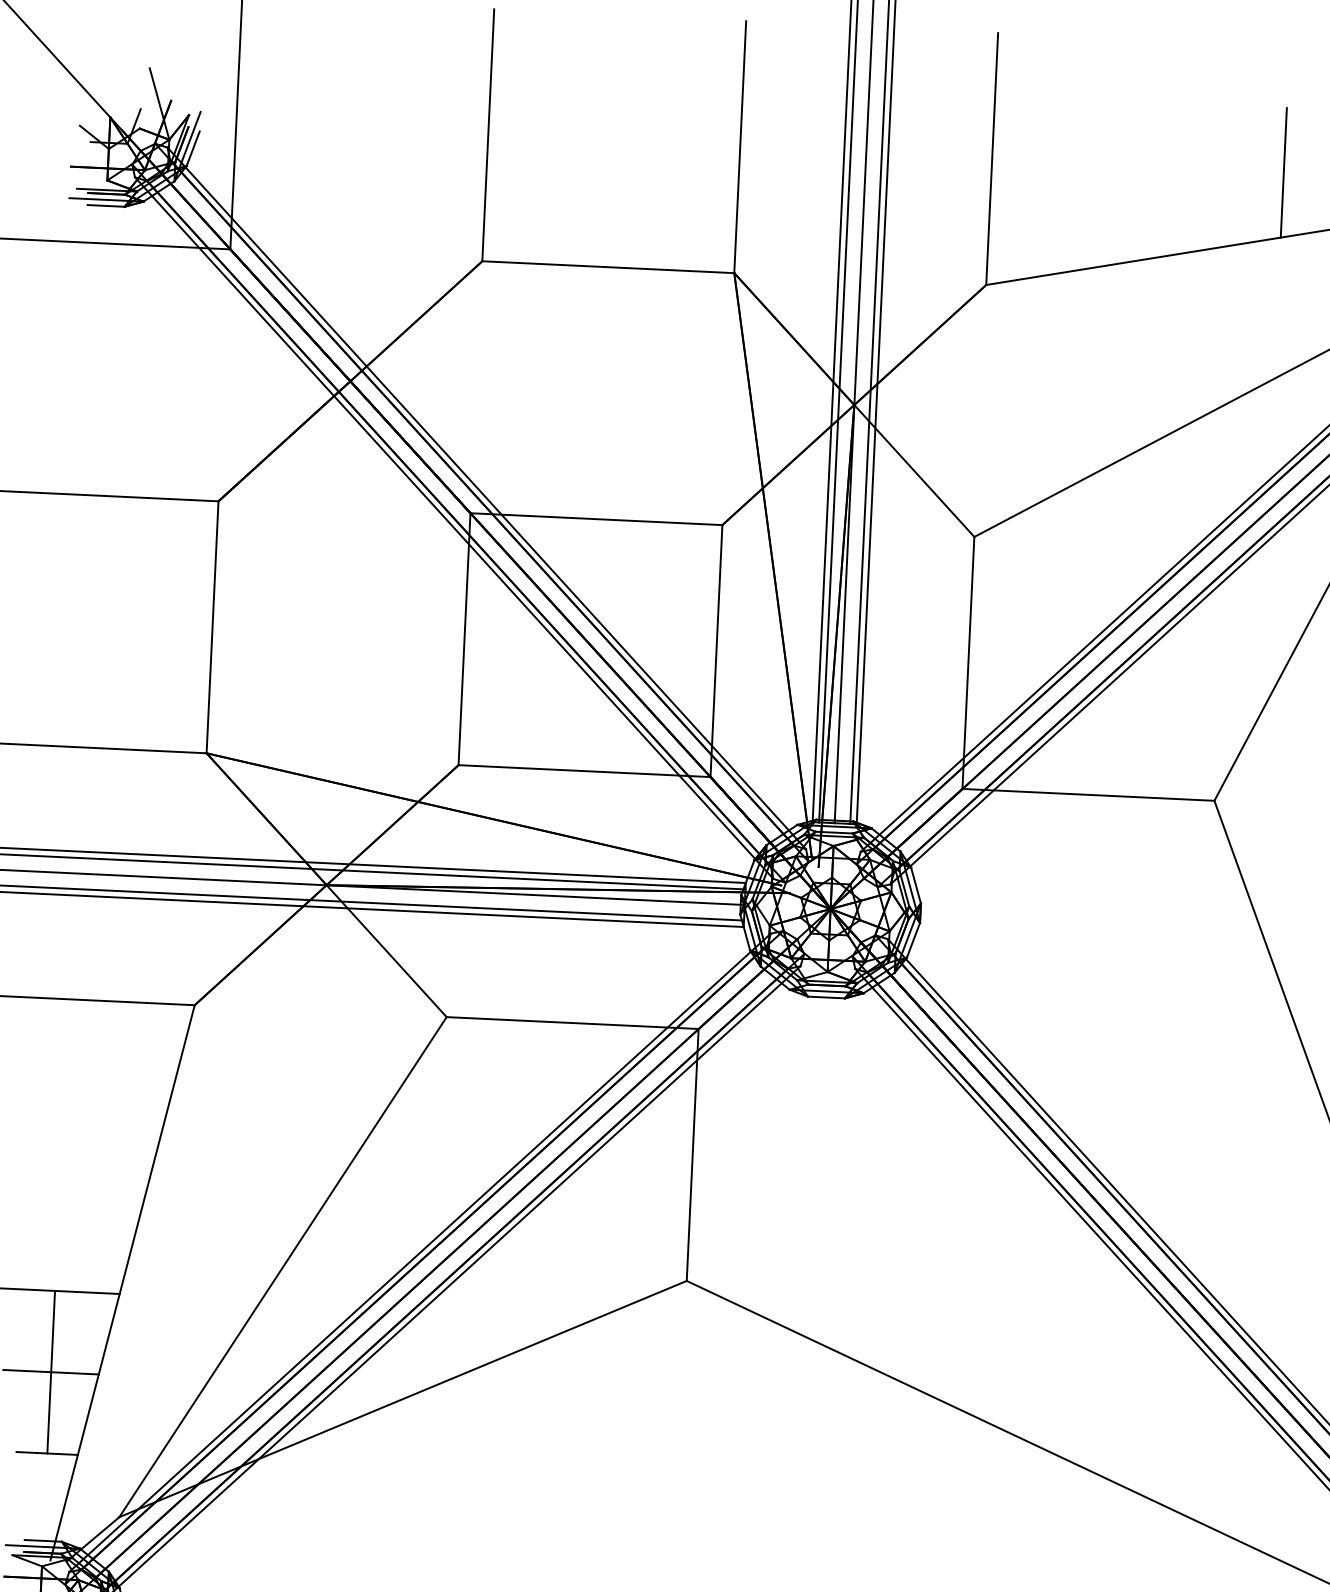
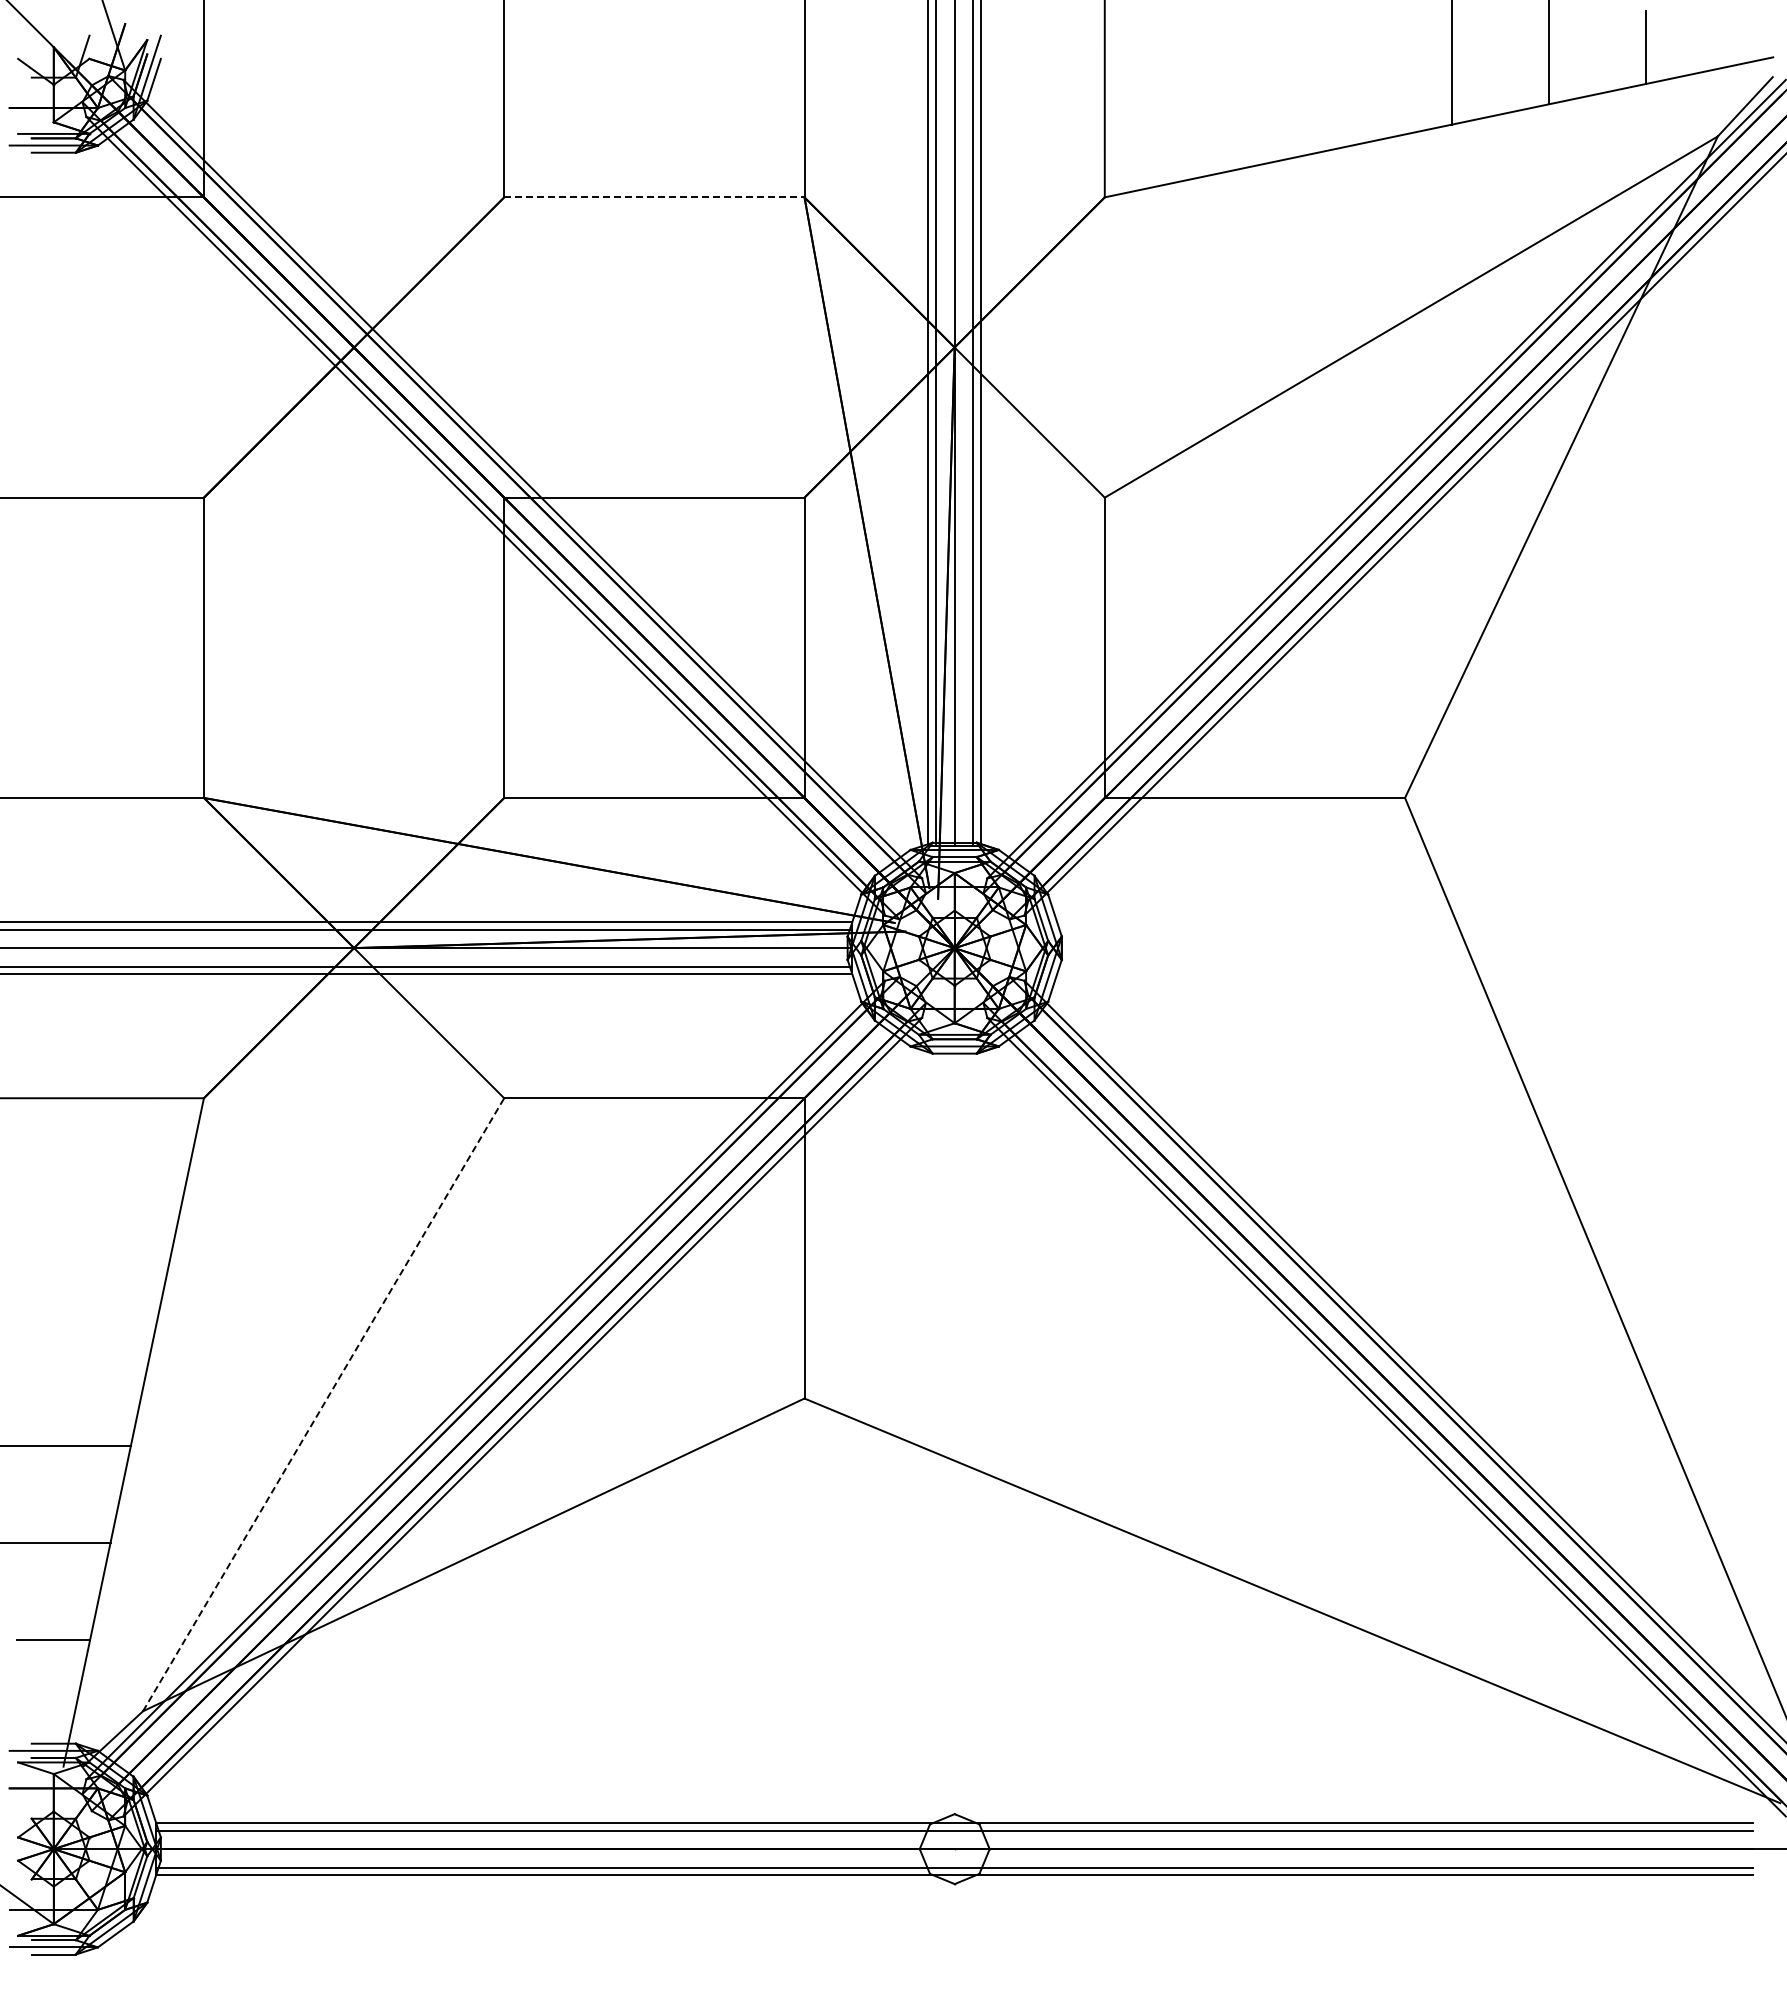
line: (608, 267) -> (654, 197), solid -> dashed
line: (282, 1266) -> (323, 1404), solid -> dashed
line: (50, 1372) -> (53, 1542), removed

